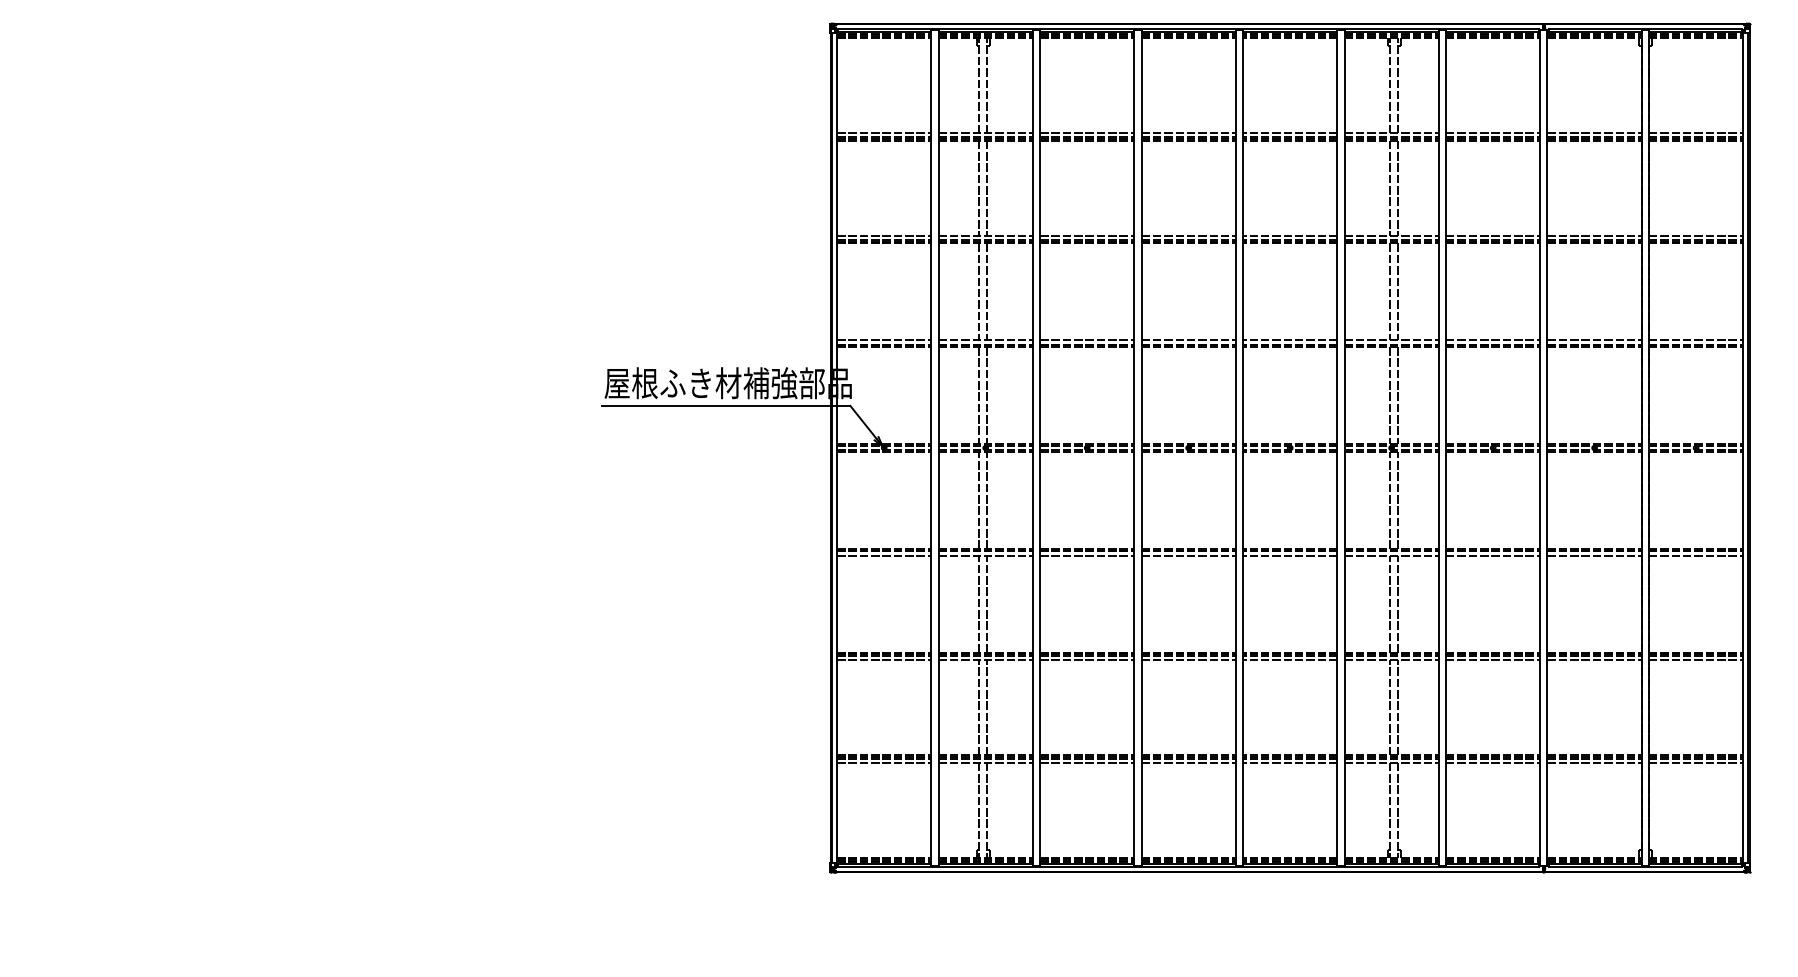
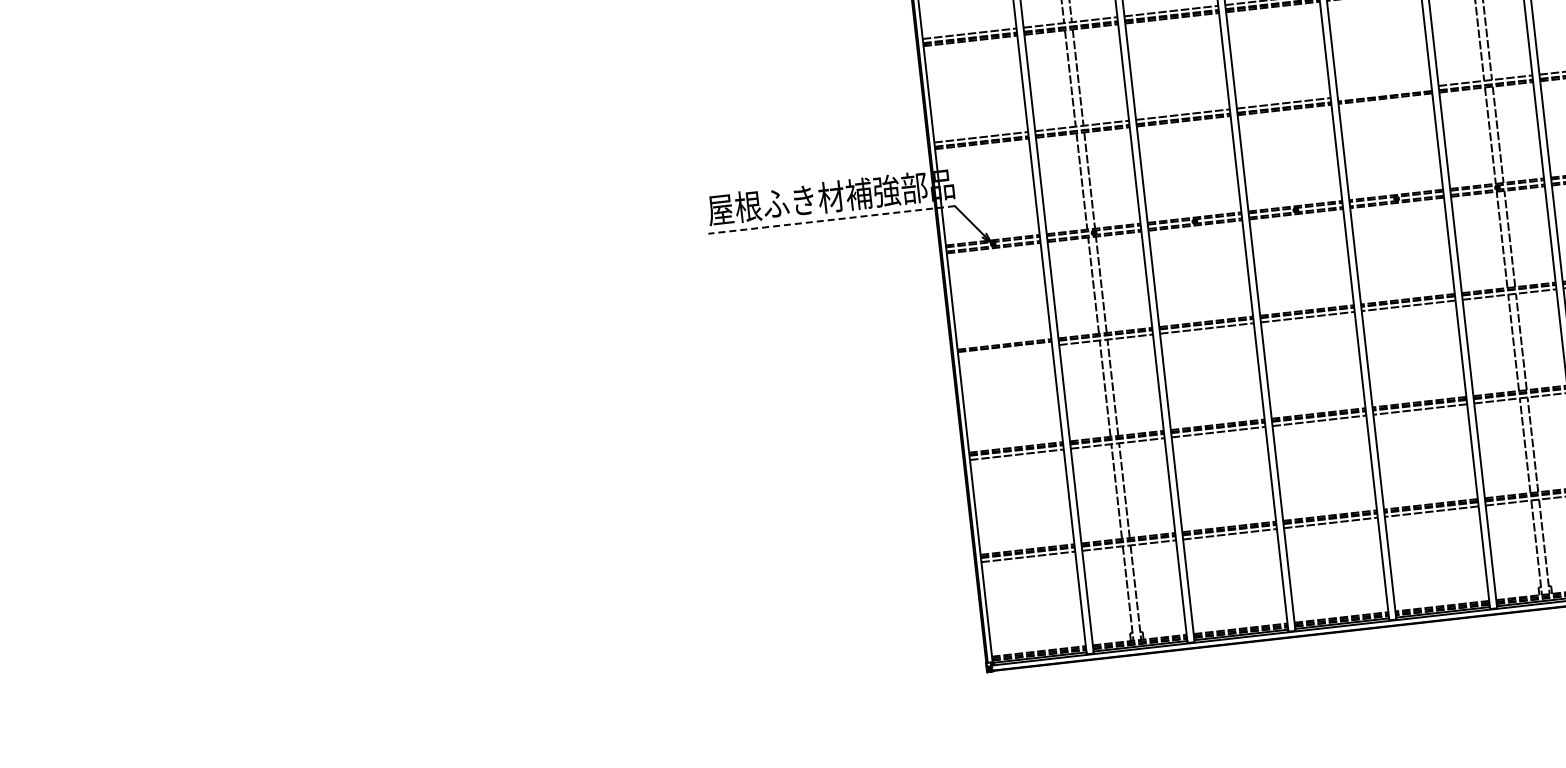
line: (1290, 340) -> (1384, 92), removed
line: (725, 405) -> (830, 219), solid -> dashed
line: (884, 555) -> (1005, 350), removed

